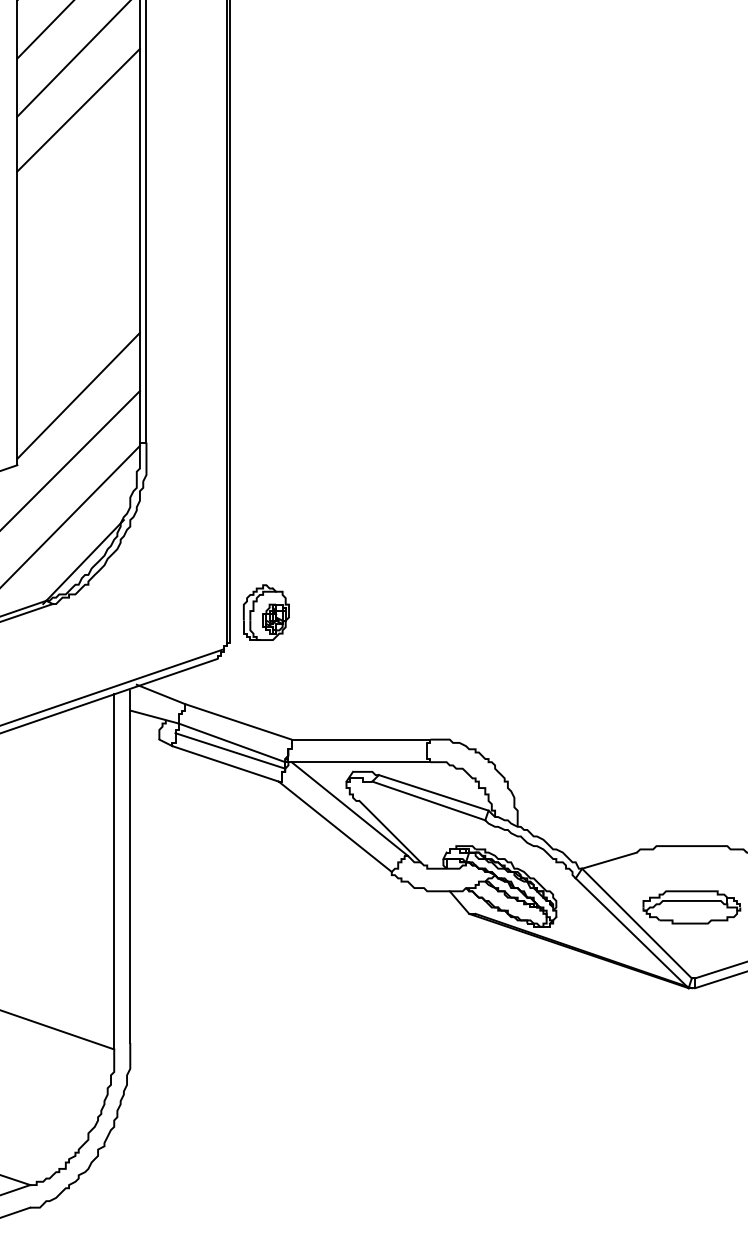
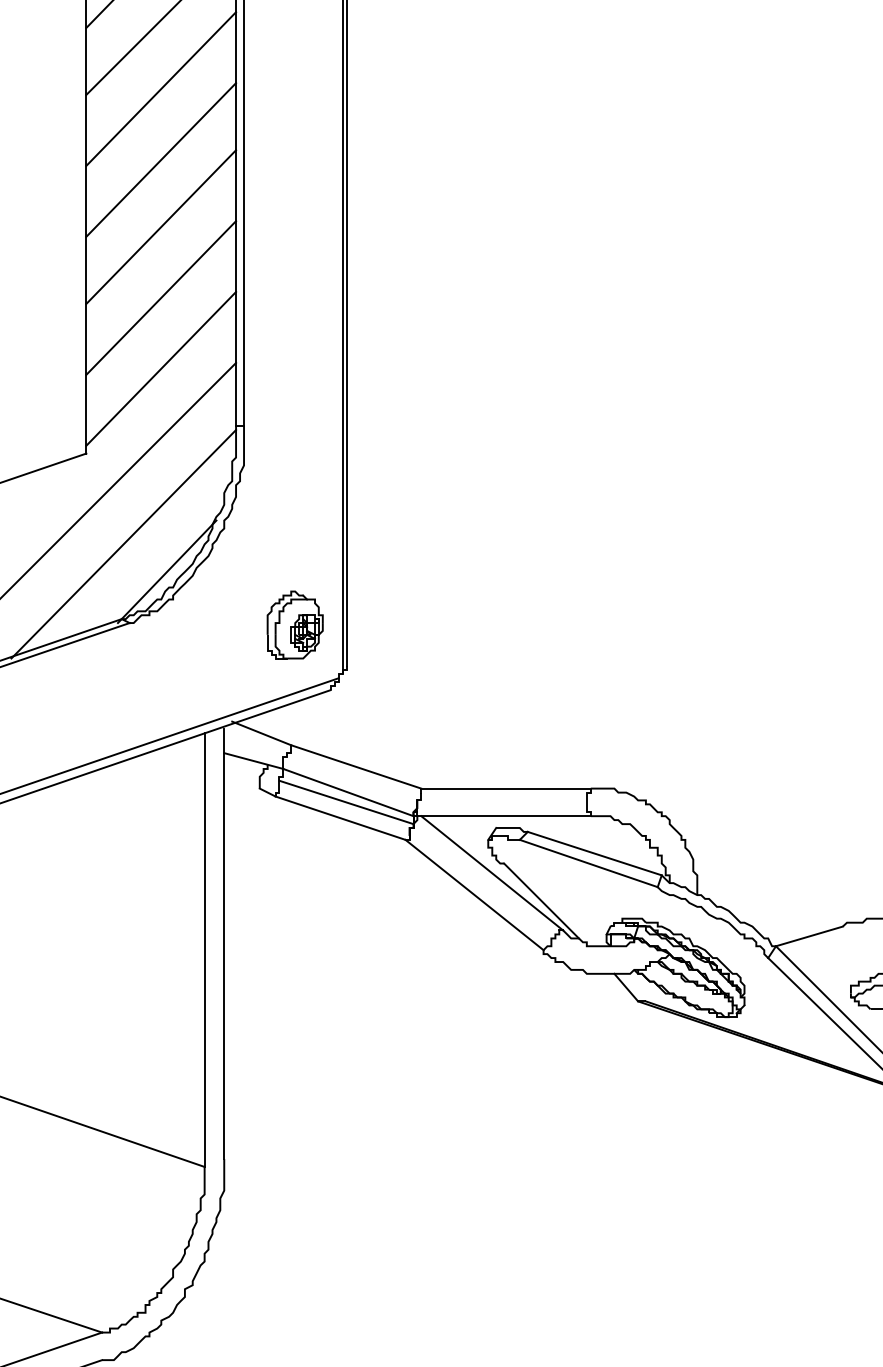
line: (78, 166) -> (161, 88), added
line: (78, 224) -> (161, 159), added
line: (78, 279) -> (161, 226), added
line: (78, 337) -> (161, 297), added
part: (266, 612) -> (295, 624), moved

